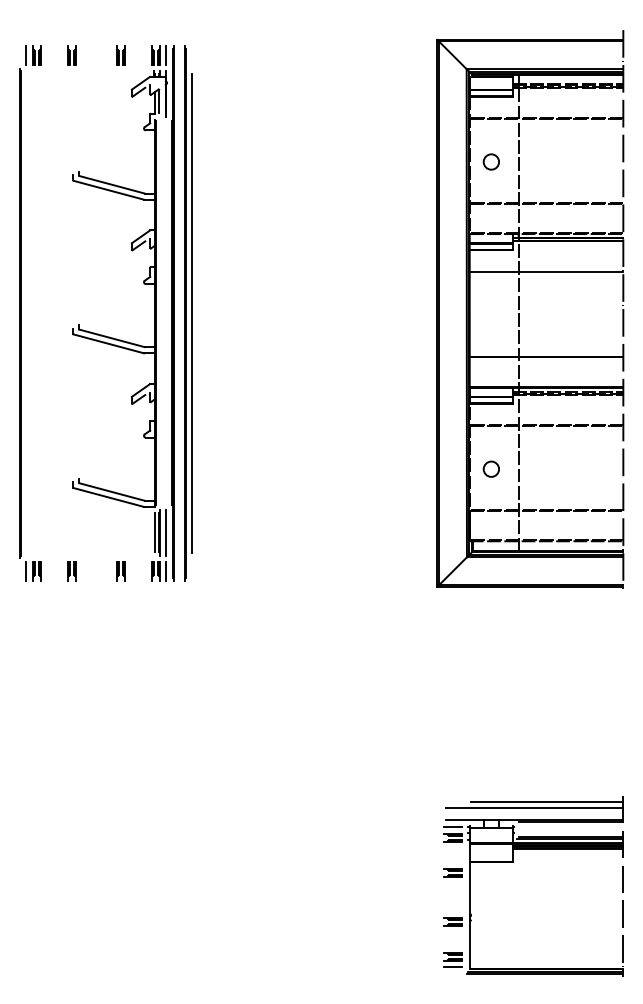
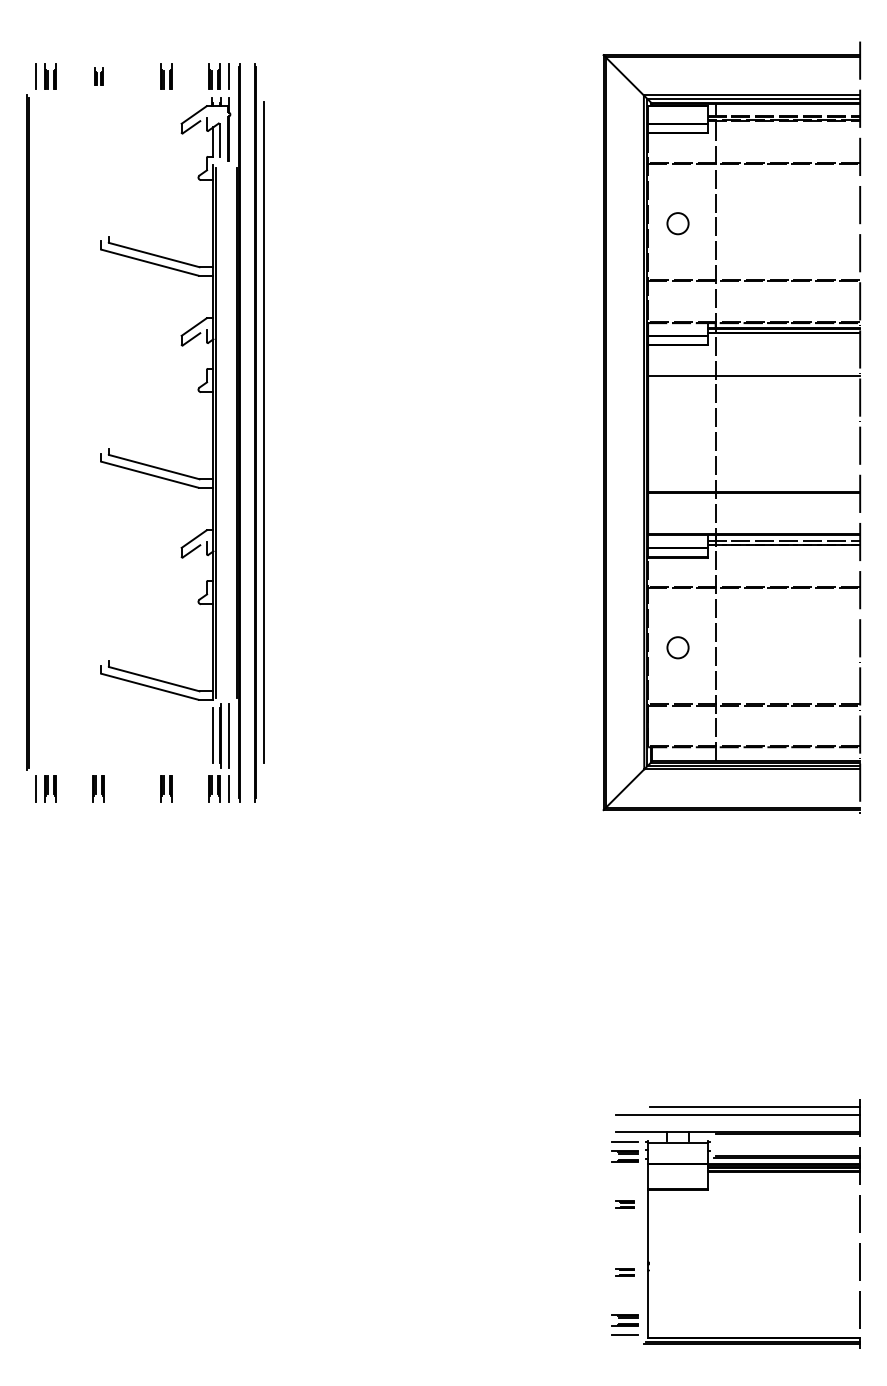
part: (71, 55) -> (98, 76), size x0.7
part: (452, 872) -> (624, 1204), size x0.7
part: (452, 921) -> (624, 1272), size x0.7

